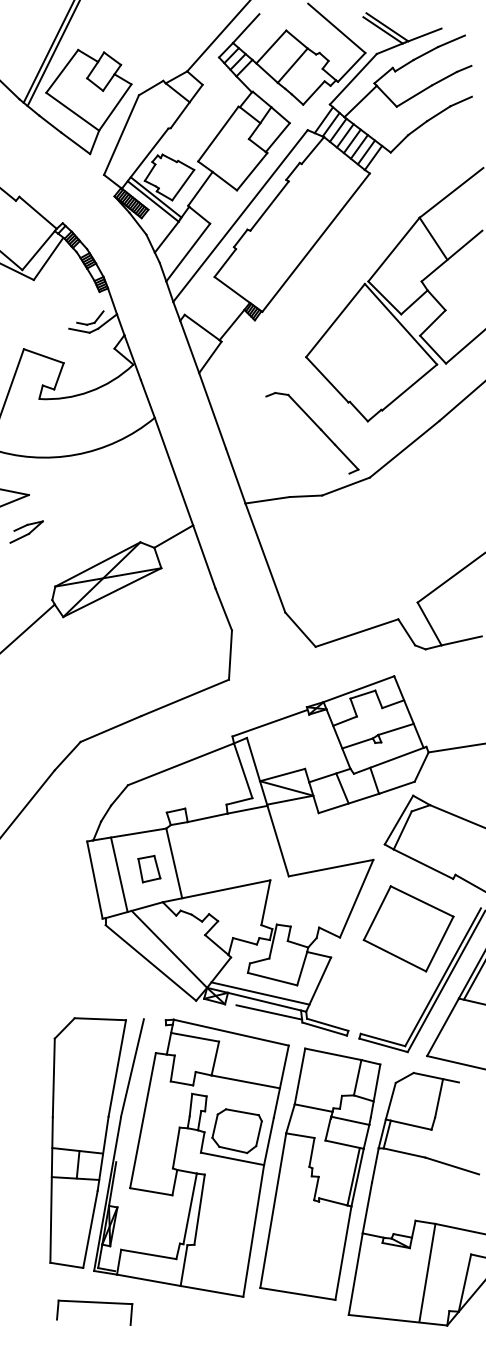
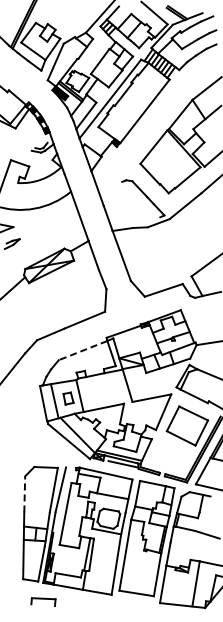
line: (179, 764) -> (82, 350), solid -> dashed
line: (53, 1075) -> (24, 493), solid -> dashed
part: (94, 1311) -> (43, 601), size x0.7

